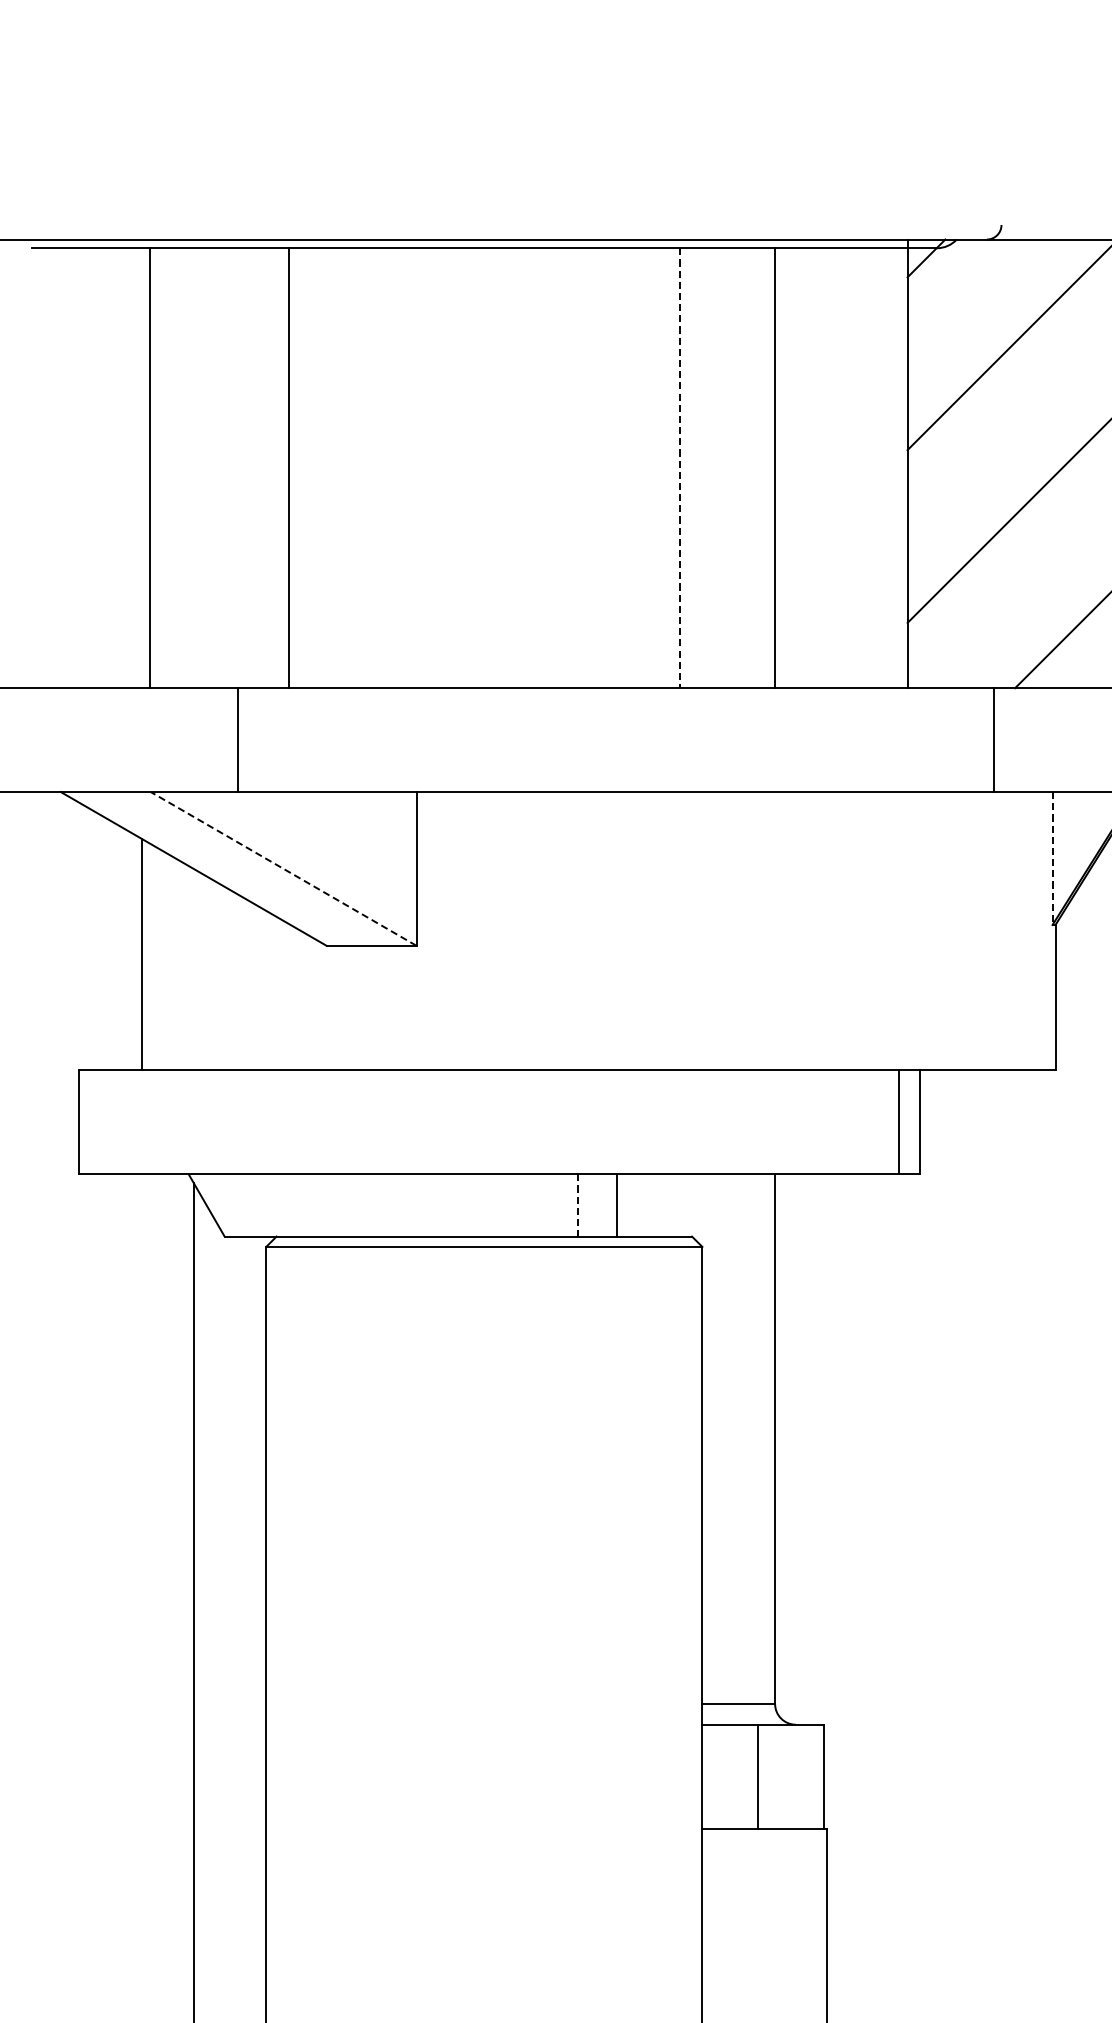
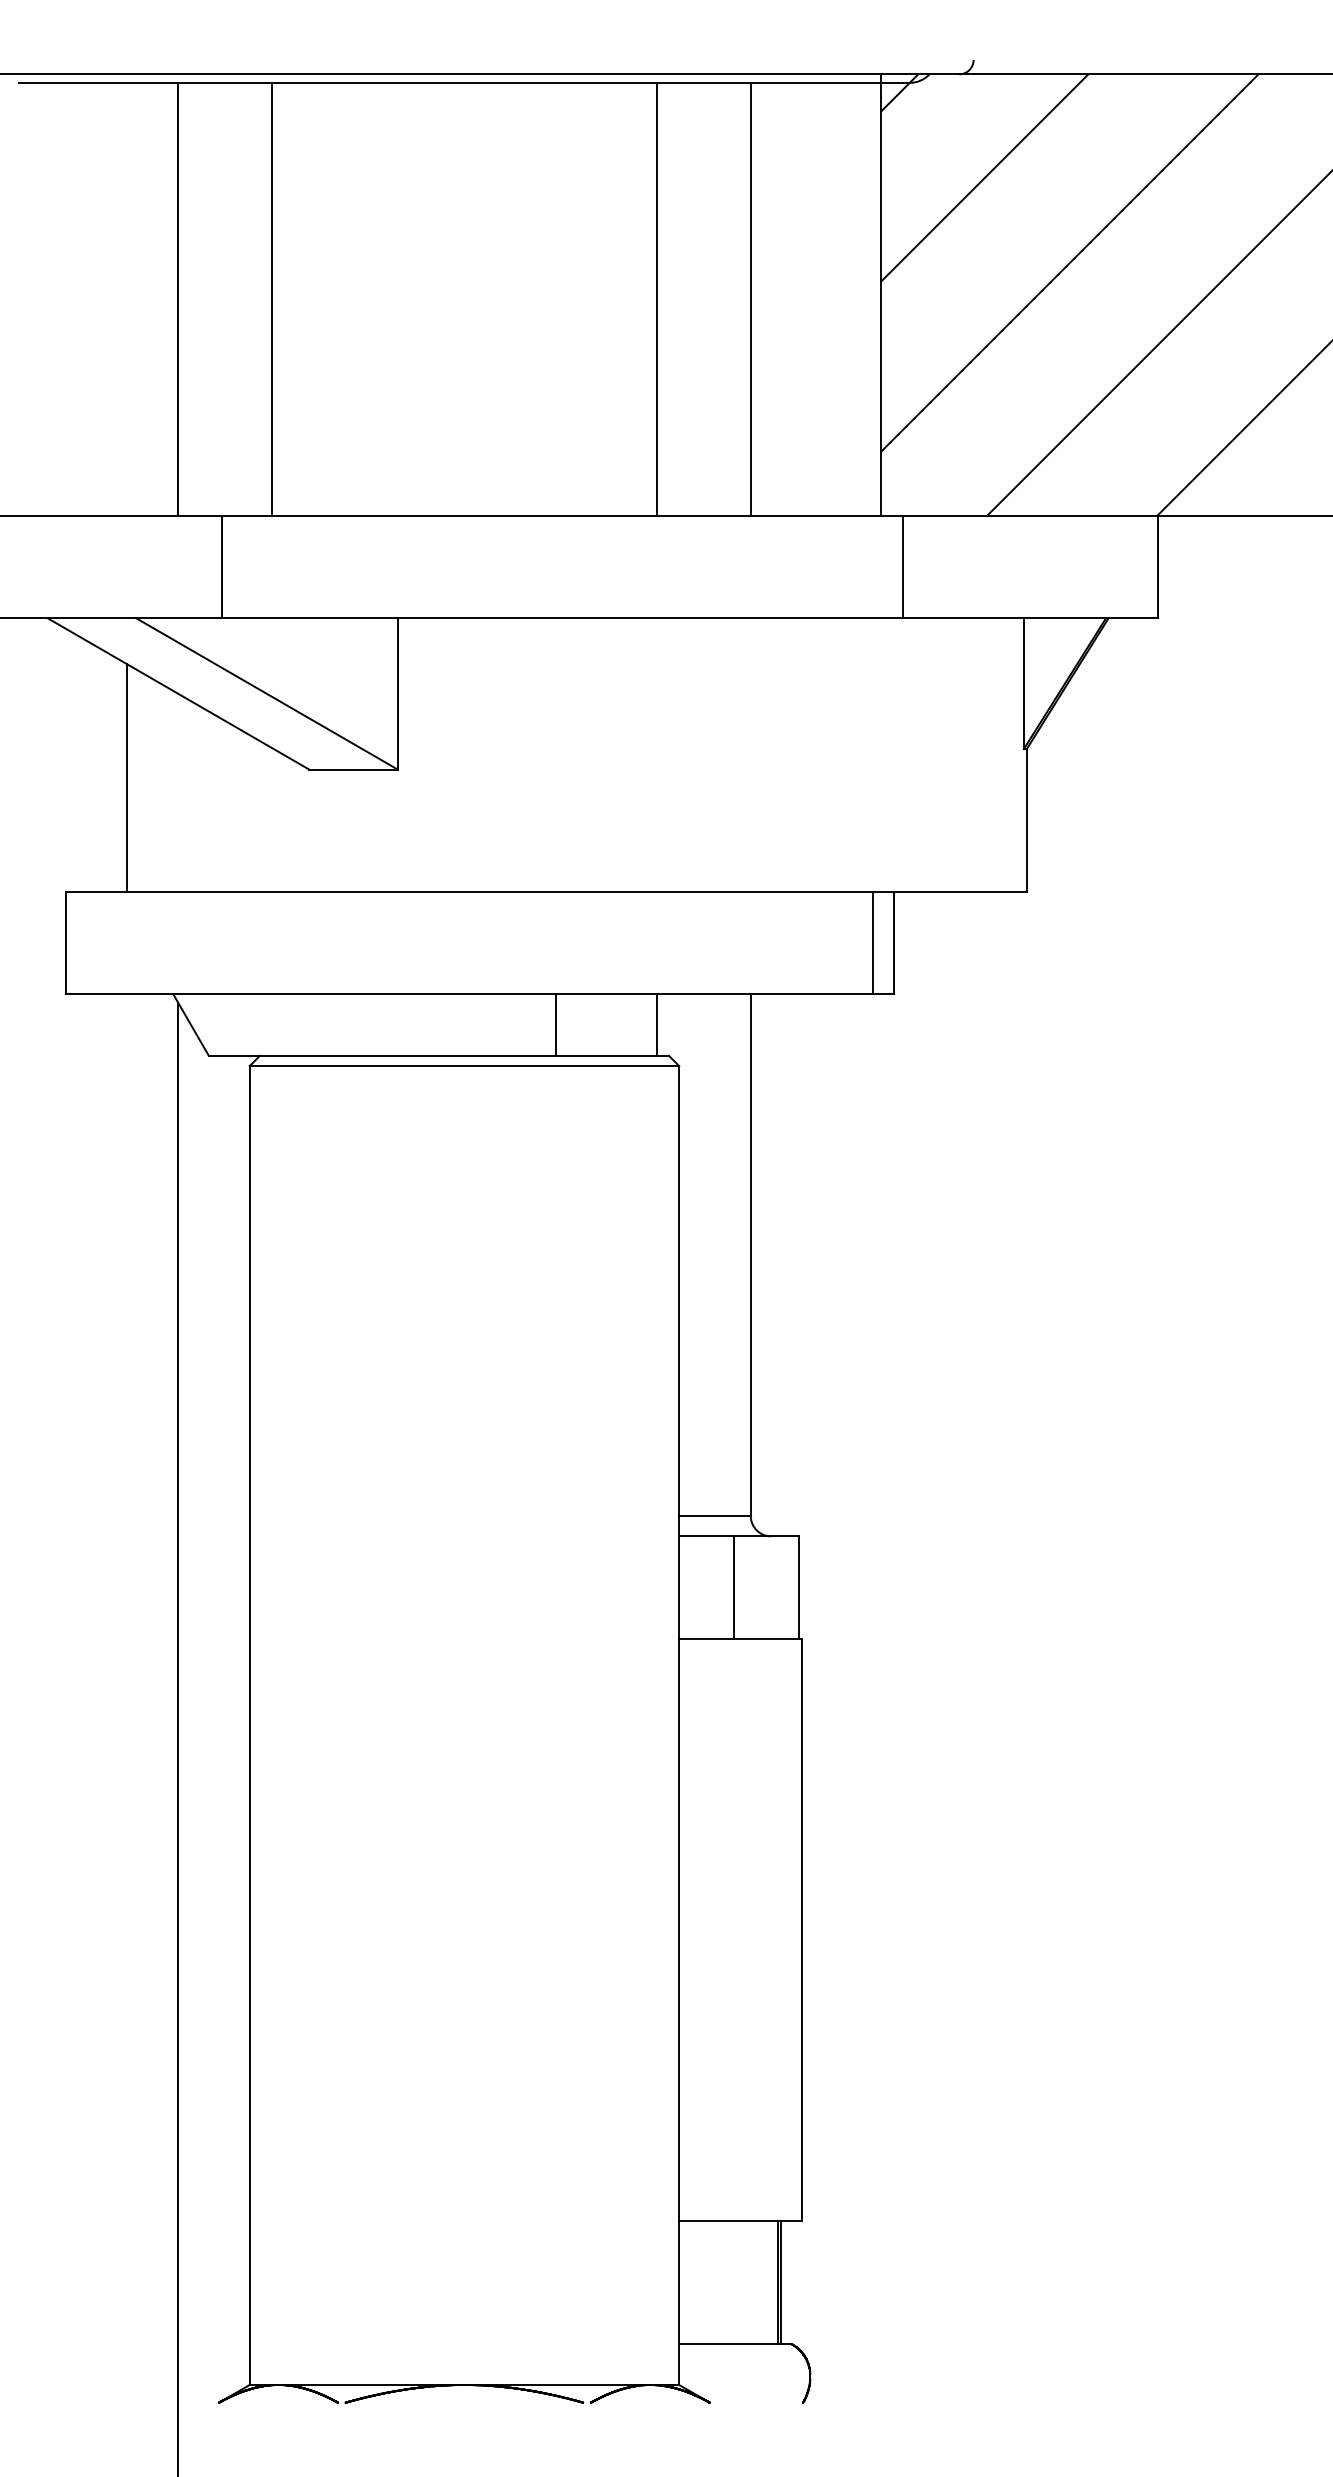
line: (150, 467) -> (178, 298), moved
line: (679, 468) -> (656, 299), dashed -> solid
line: (993, 739) -> (902, 566), moved
line: (1052, 859) -> (1023, 684), dashed -> solid
line: (283, 868) -> (266, 693), dashed -> solid
line: (616, 1204) -> (656, 1024), moved
line: (577, 1205) -> (556, 1025), dashed -> solid

